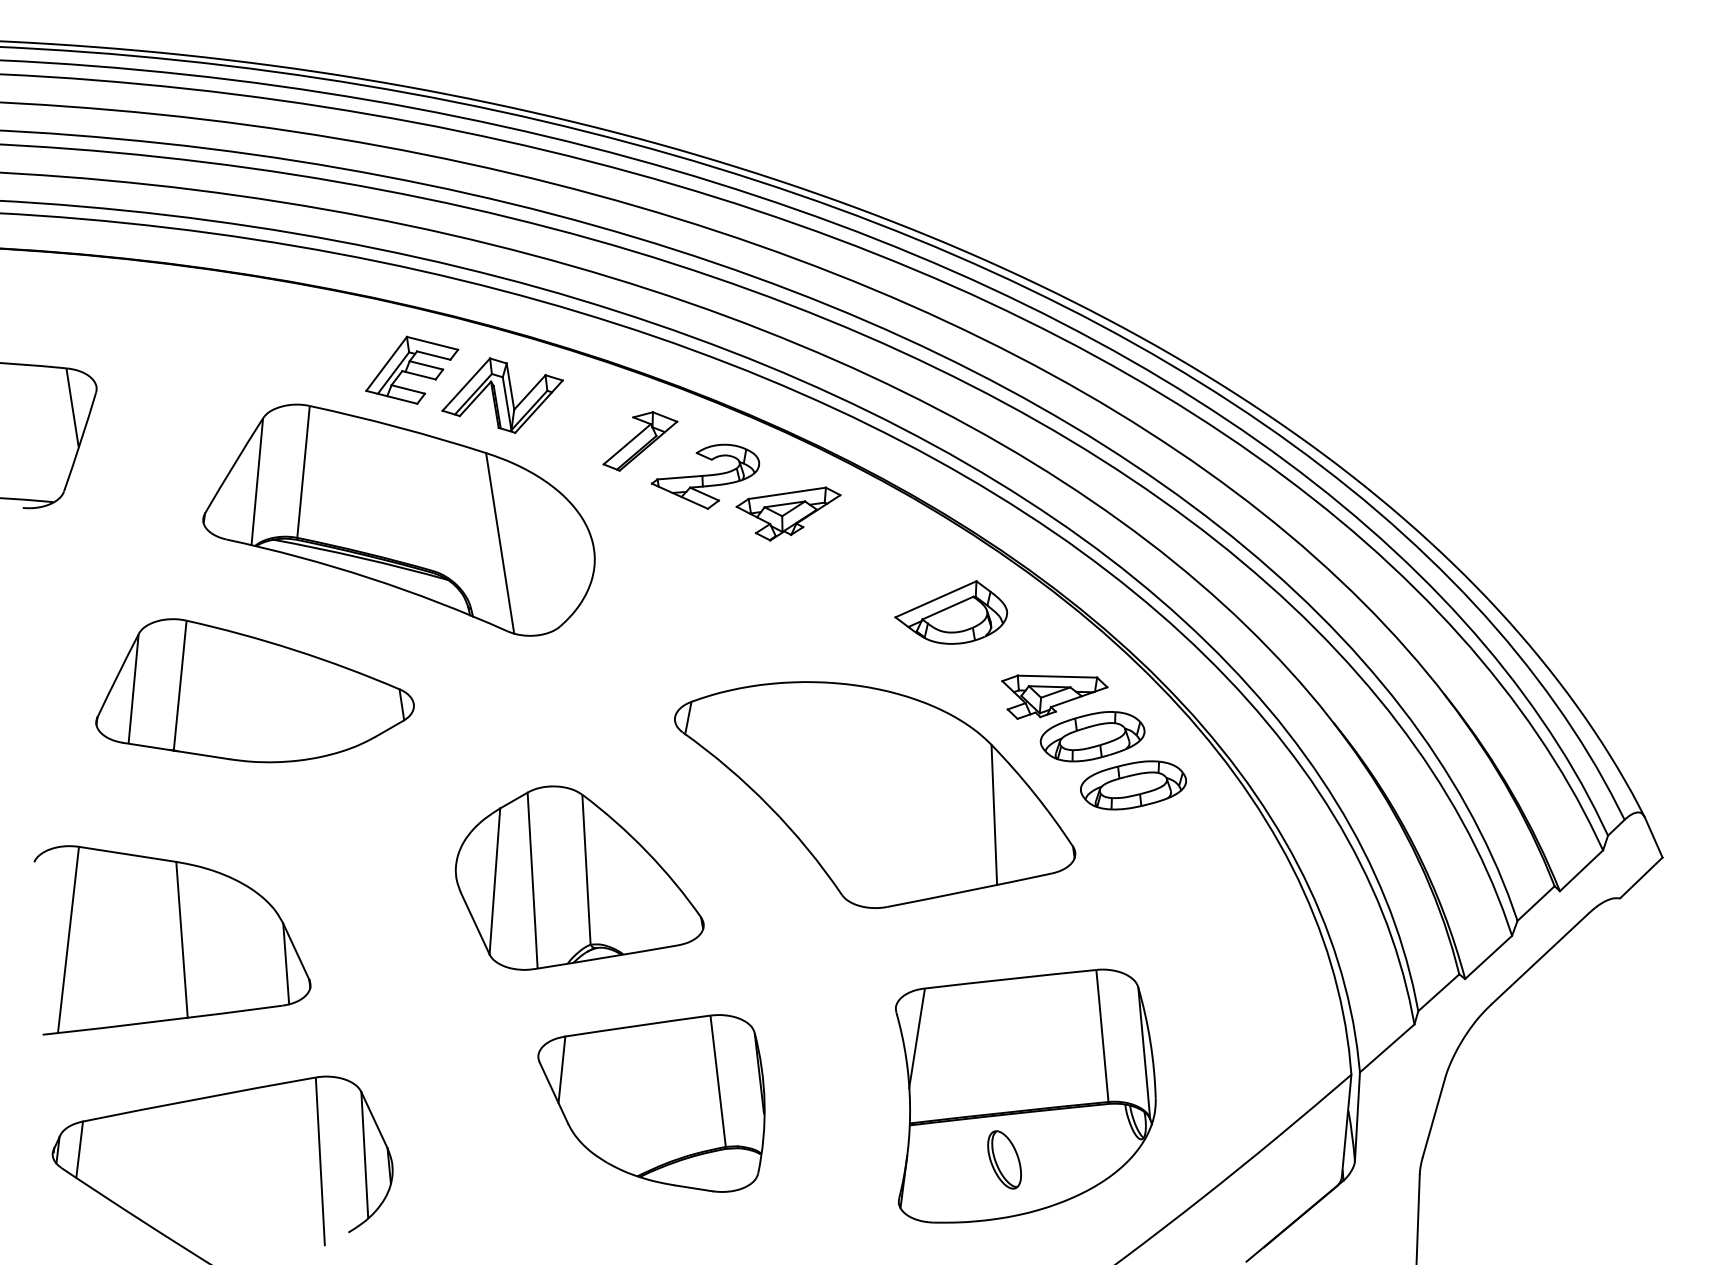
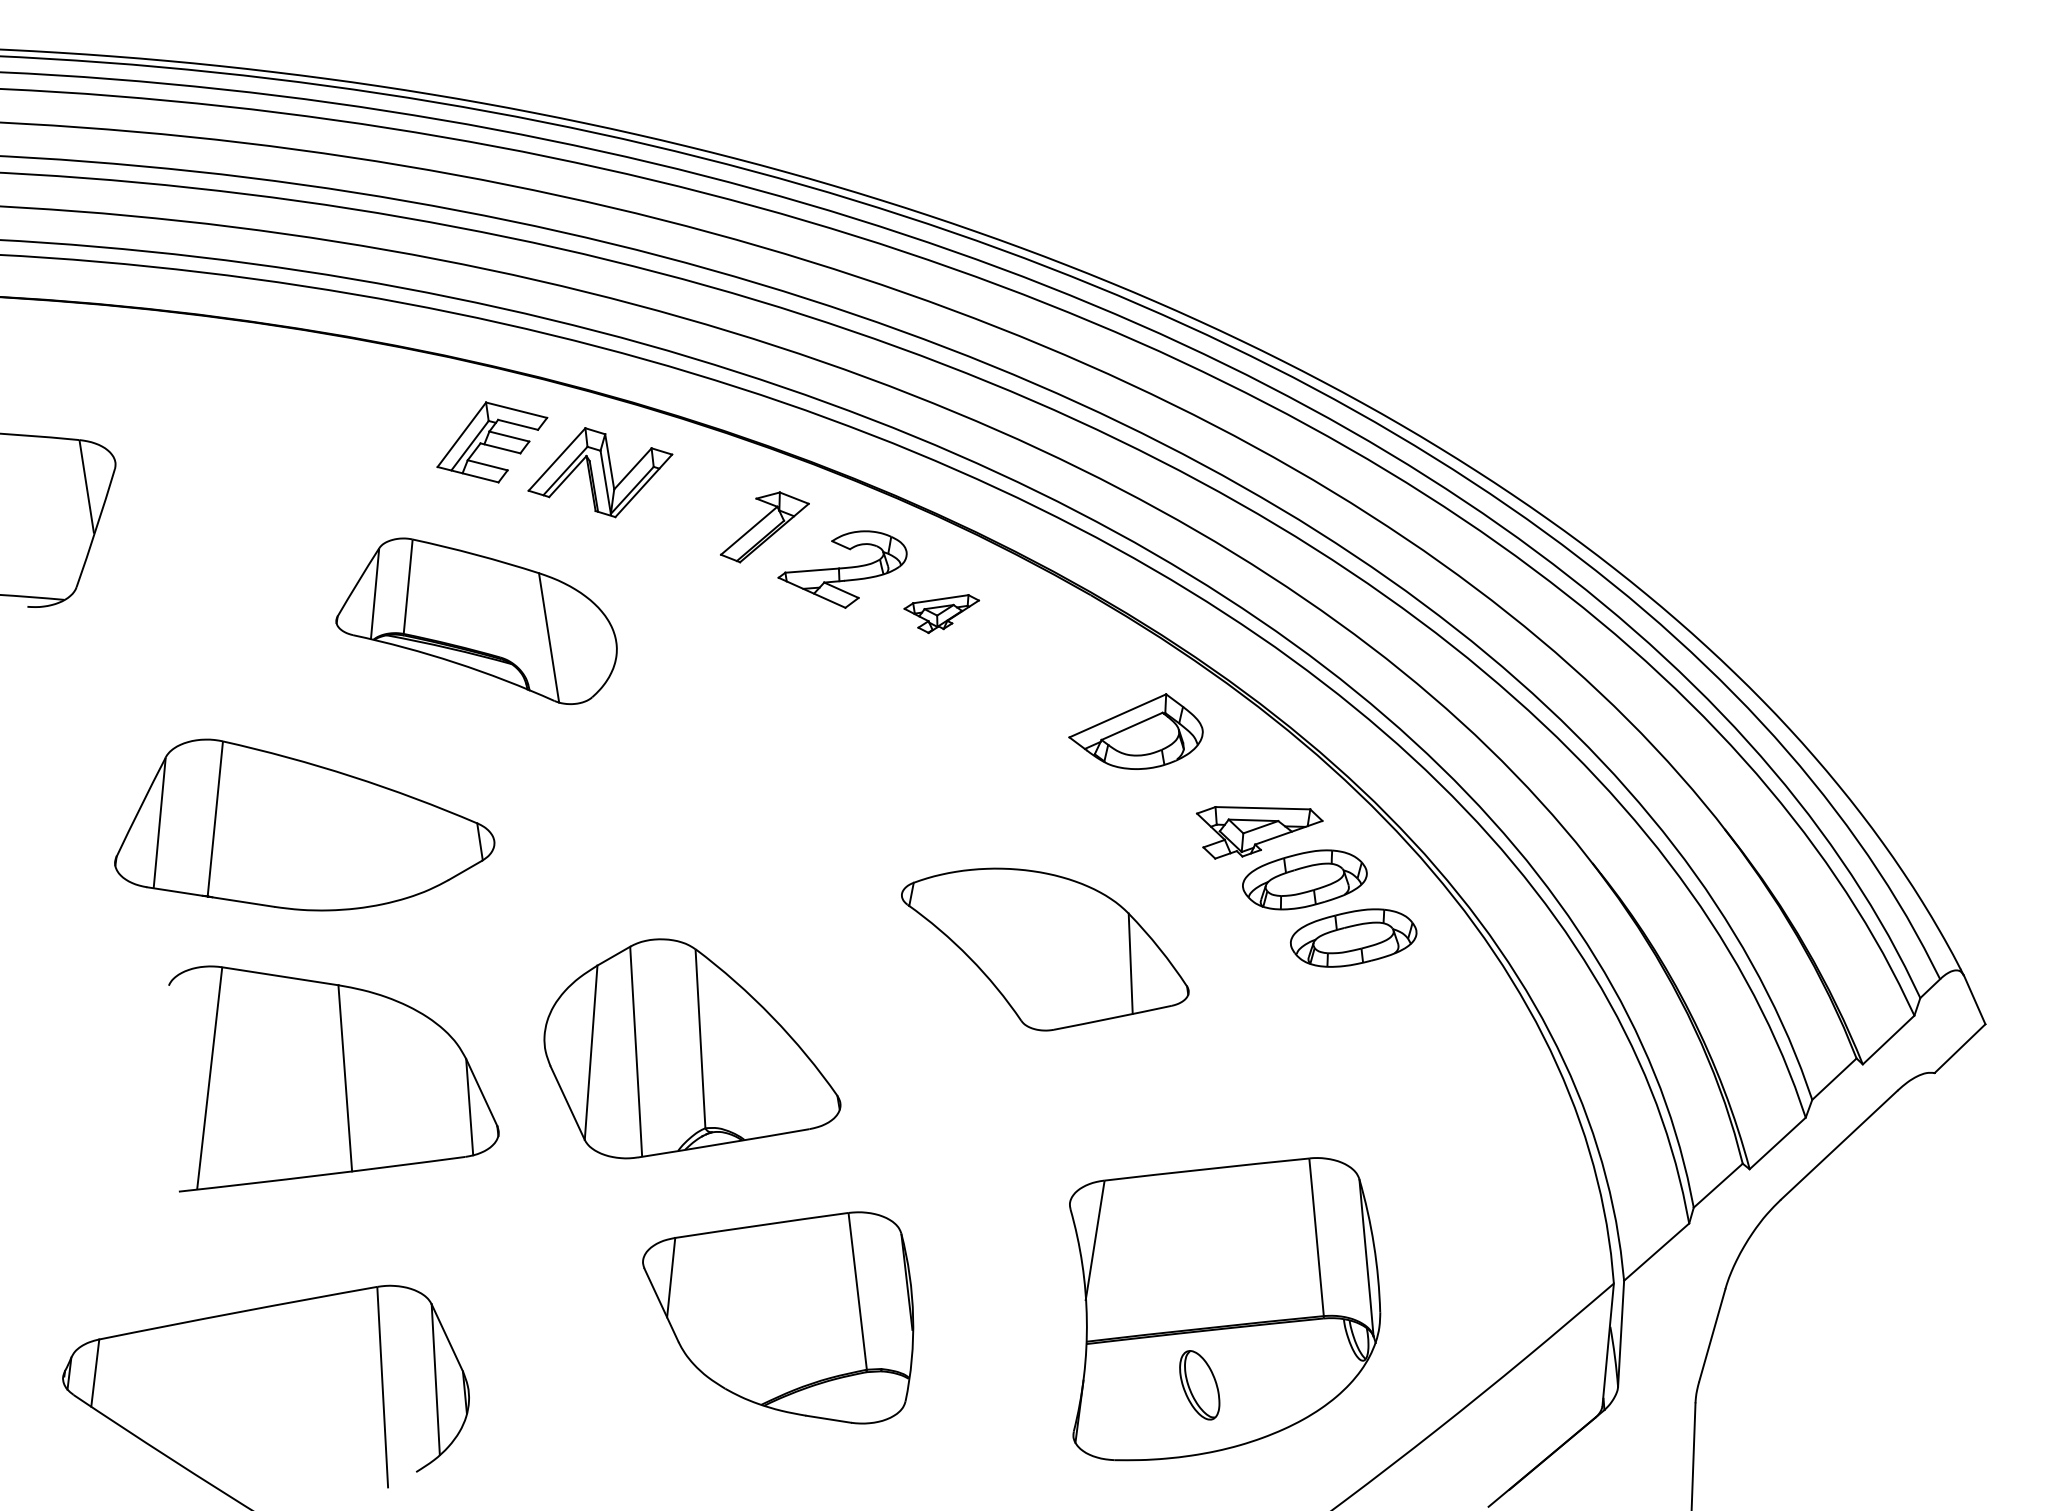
part: (788, 513) -> (941, 613), size x0.6
part: (398, 519) -> (476, 620), size x0.6
part: (875, 794) -> (1045, 948), size x0.6
part: (172, 940) -> (333, 1079), moved

